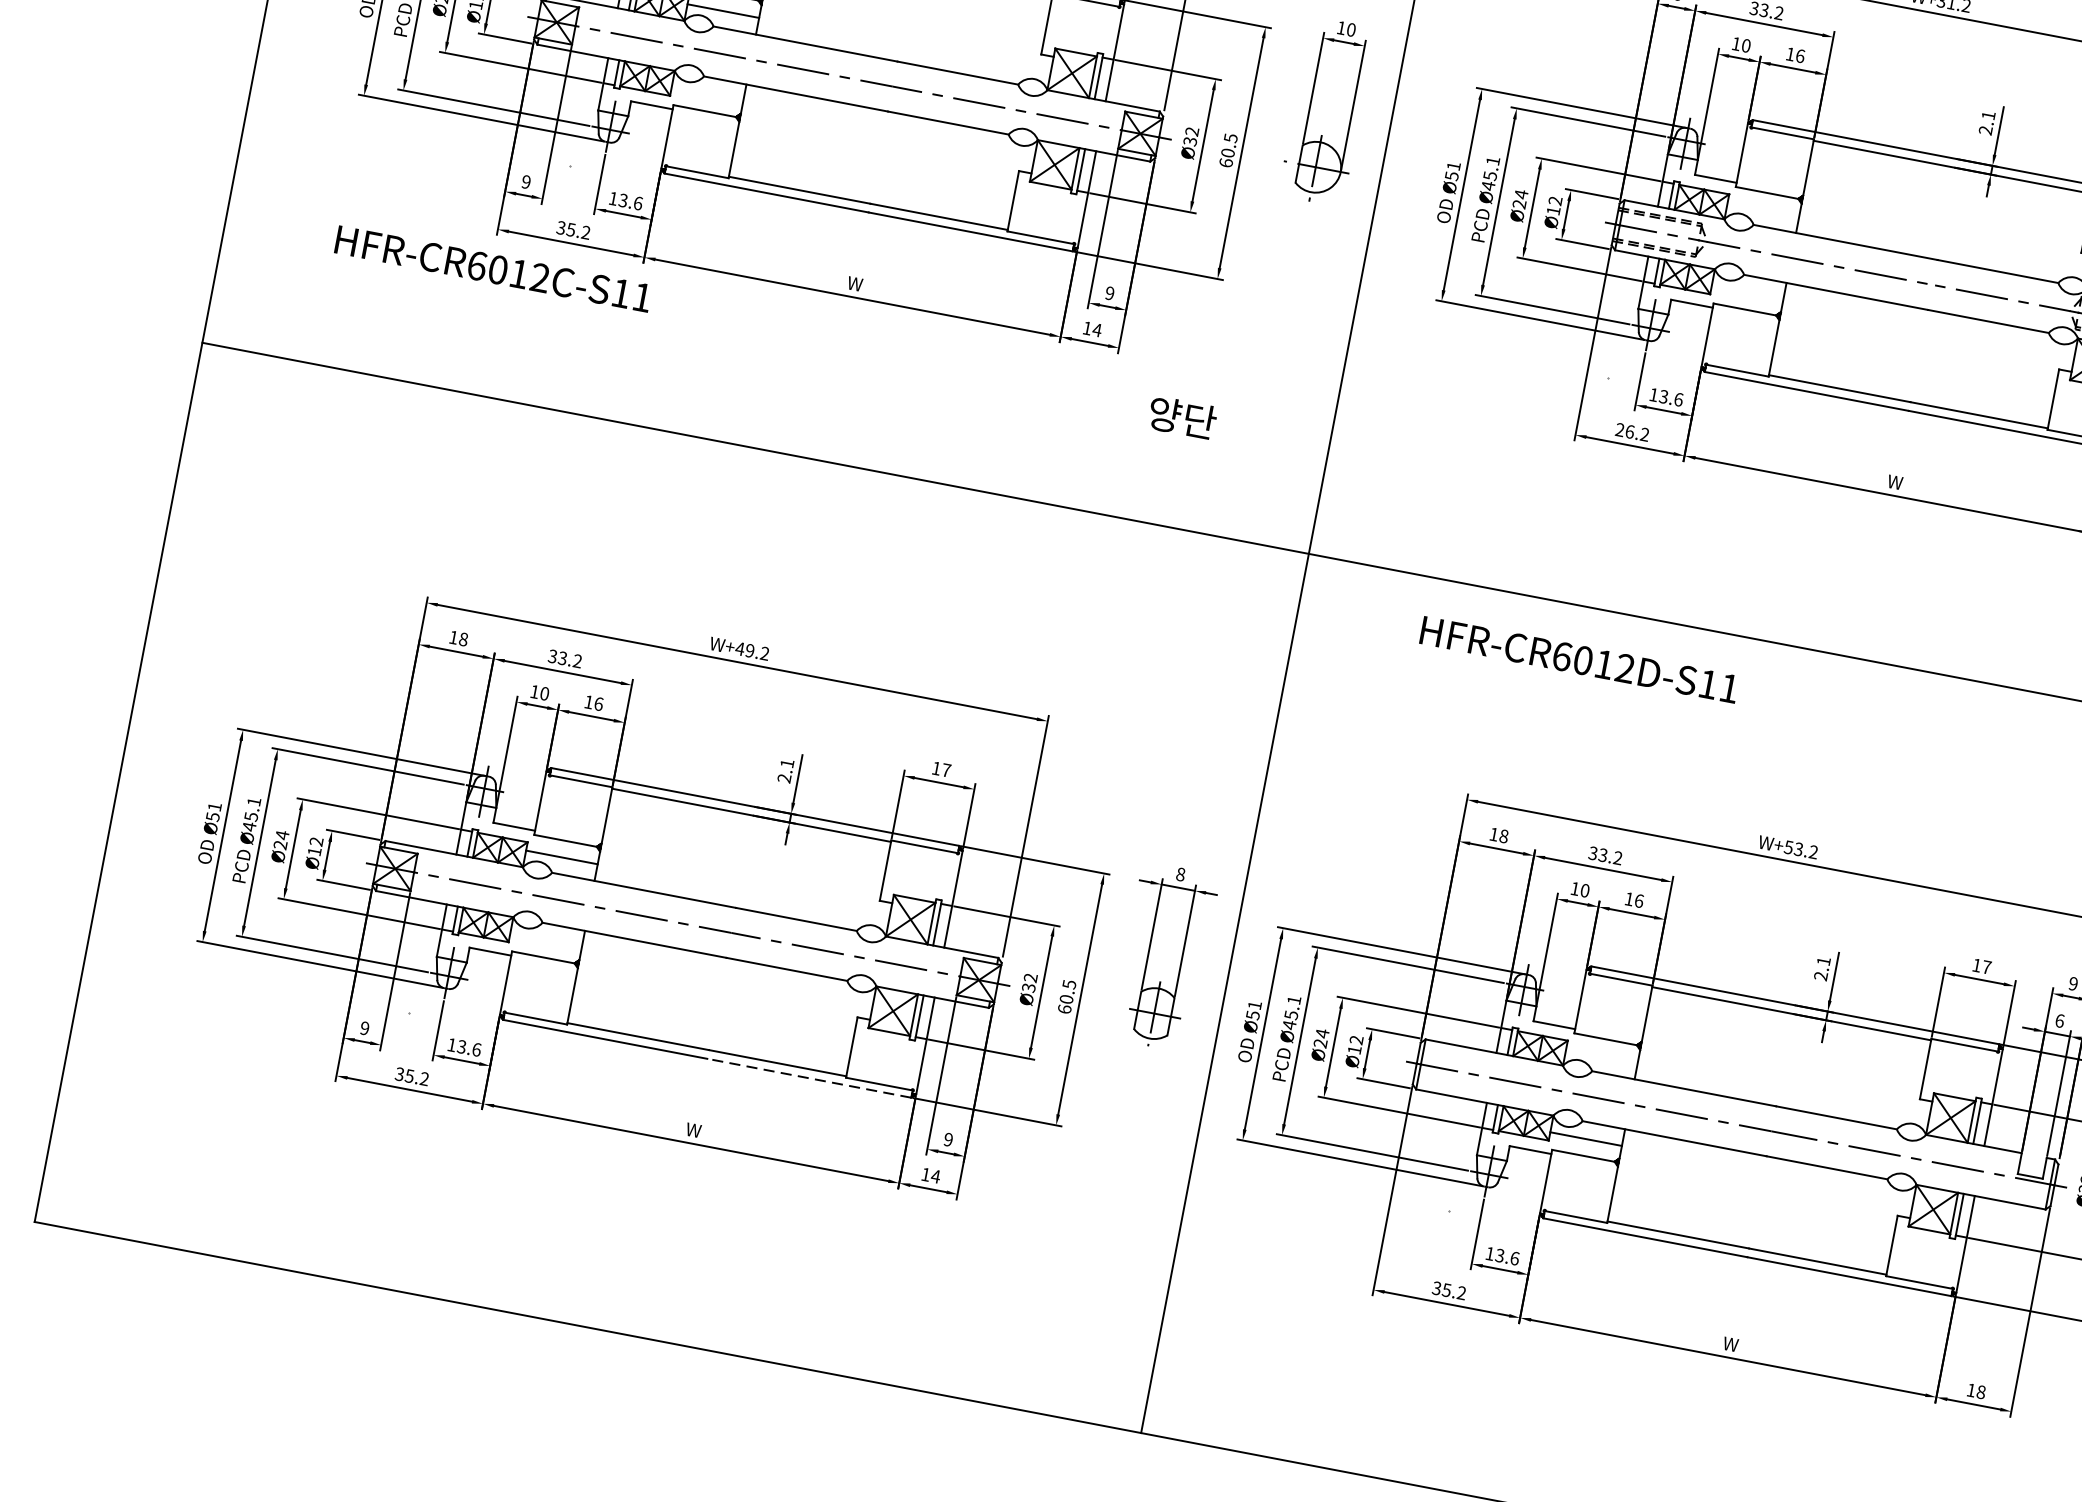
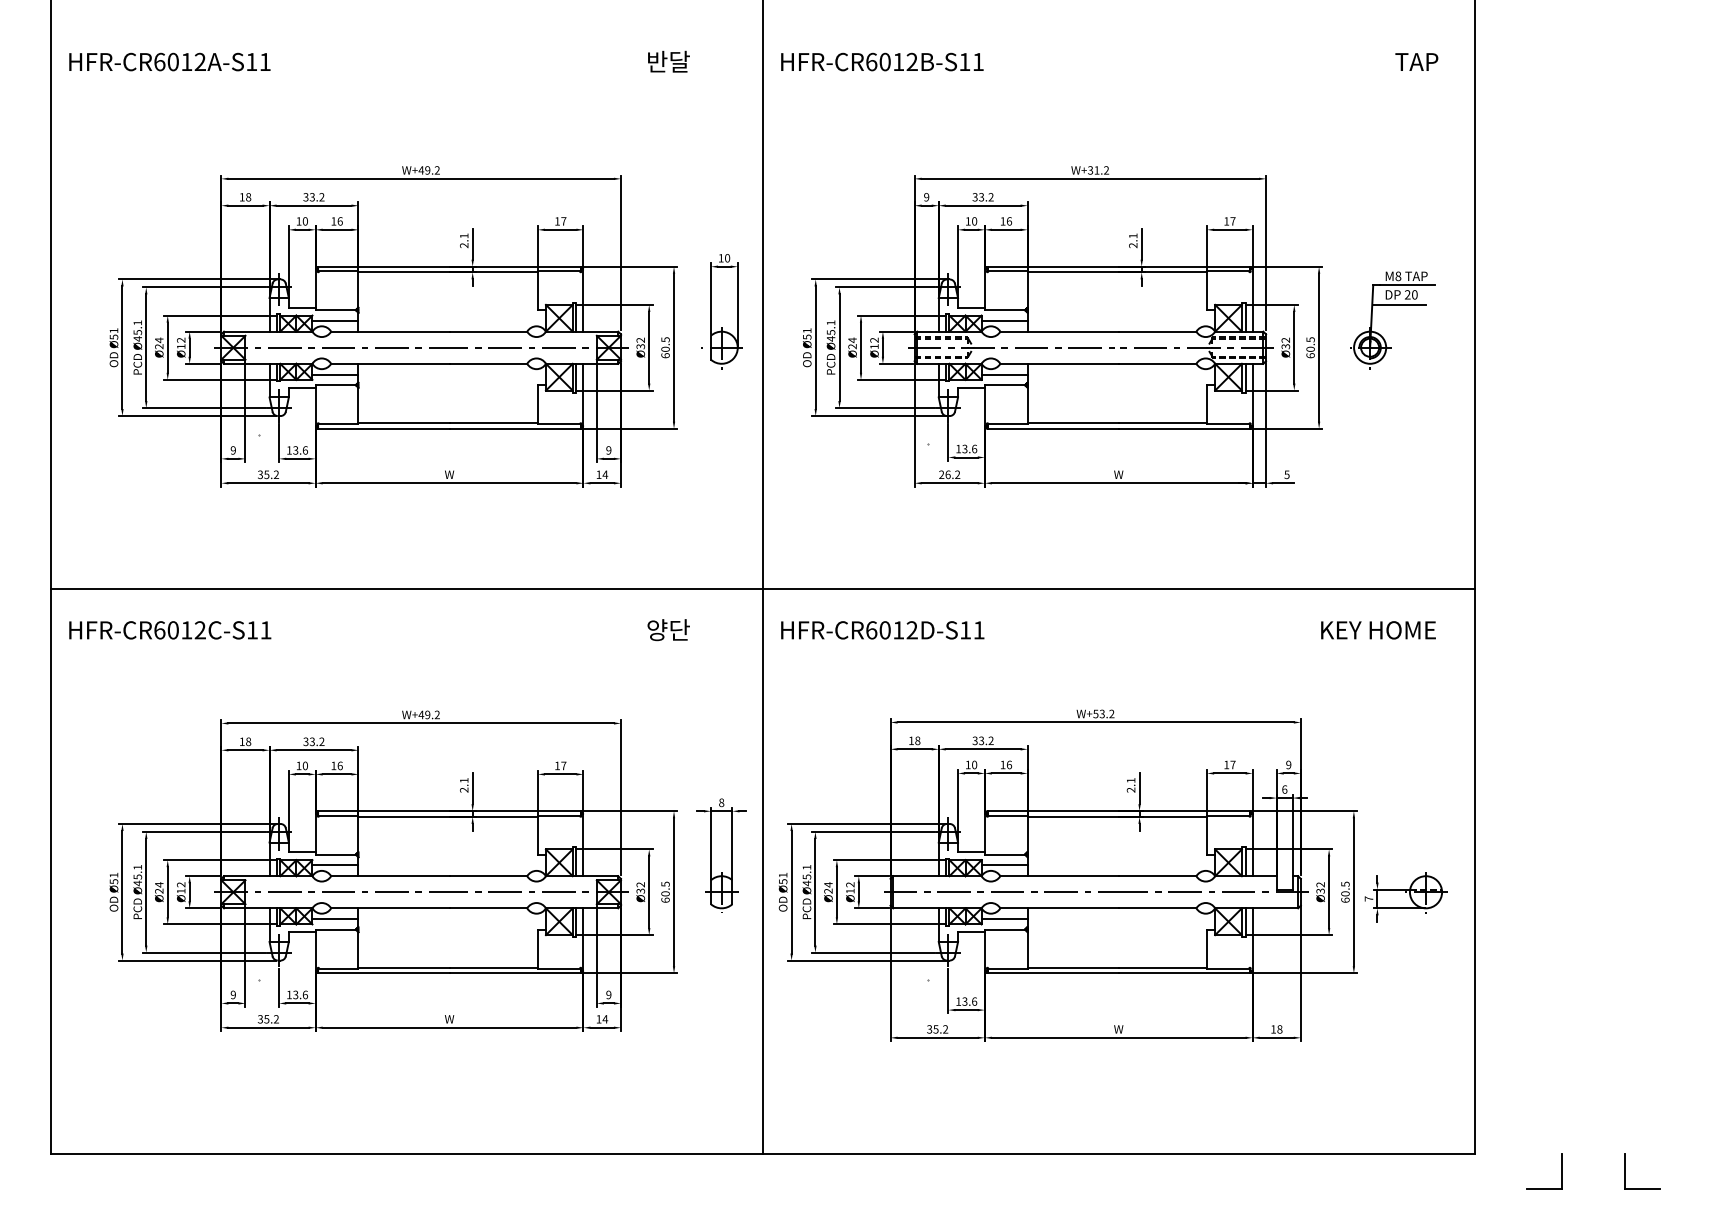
line: (707, 94) -> (335, 374), added
line: (1763, 208) -> (1004, 320), added
text: (493, 269) -> (170, 630), moved
line: (1747, 292) -> (1004, 374), added
text: (1182, 418) -> (668, 630), moved
text: (1579, 660) -> (882, 630), moved
line: (545, 941) -> (335, 919), added
line: (1601, 1055) -> (1004, 865), added
line: (809, 1078) -> (515, 973), dashed -> solid

